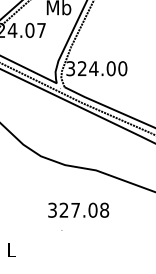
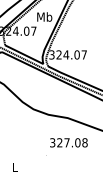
text: (123, 67) -> (84, 54), 324.00 -> 324.07
text: (78, 209) -> (68, 142), moved

